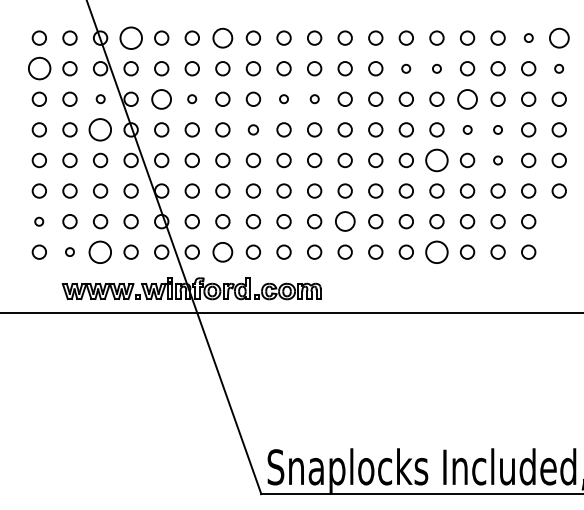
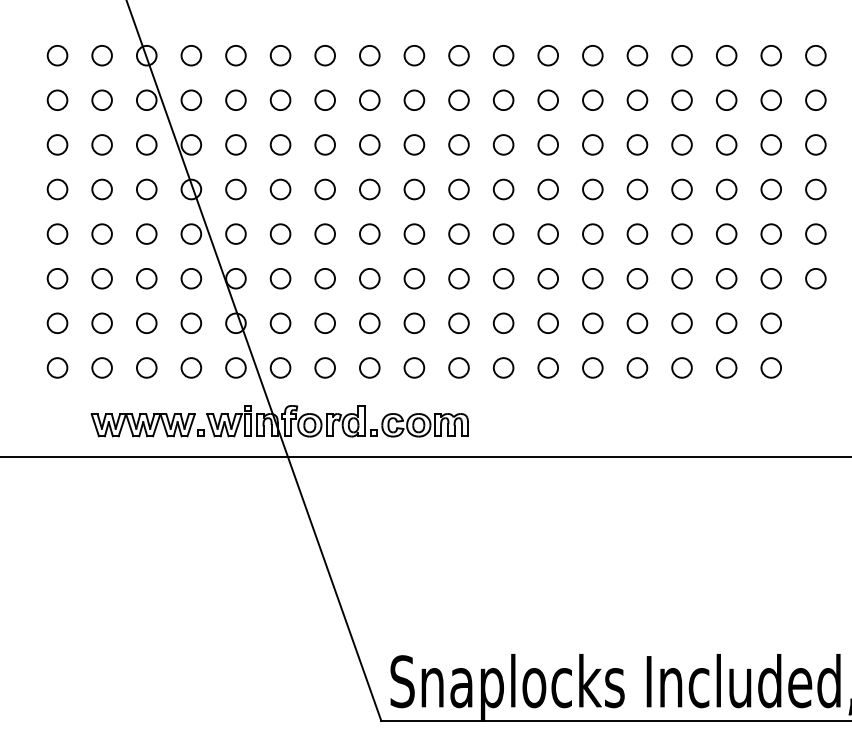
circle: (130, 37) -> (190, 54), size x0.62
circle: (222, 37) -> (324, 54), size x0.71
circle: (528, 37) -> (770, 54), size x1.67
circle: (558, 37) -> (814, 54), size x0.71
circle: (38, 68) -> (56, 99), size x0.62
circle: (405, 68) -> (591, 99), size x1.67
circle: (436, 68) -> (636, 99), size x1.67
circle: (558, 68) -> (814, 99), size x1.67
circle: (100, 98) -> (146, 143), size x1.67
circle: (161, 98) -> (235, 143), size x0.71
circle: (191, 98) -> (279, 143), size x1.67
circle: (283, 98) -> (413, 143), size x1.67
circle: (314, 98) -> (458, 143), size x1.67
circle: (467, 98) -> (682, 143), size x0.71
circle: (100, 129) -> (146, 188), size x0.62
circle: (253, 129) -> (369, 188), size x1.43
circle: (467, 129) -> (682, 188), size x1.67
circle: (497, 129) -> (725, 188), size x1.67
circle: (436, 160) -> (636, 234), size x0.62
circle: (497, 160) -> (725, 234), size x1.67
circle: (38, 221) -> (56, 323), size x1.67
circle: (344, 221) -> (502, 323), size x0.71
circle: (69, 251) -> (101, 366), size x1.67
circle: (100, 251) -> (146, 366), size x0.62
circle: (222, 251) -> (324, 366), size x0.71
circle: (436, 251) -> (636, 366), size x0.62

